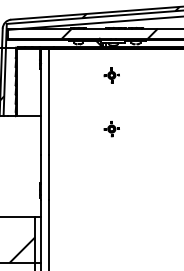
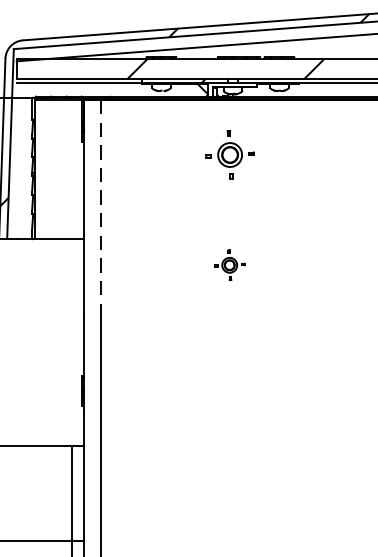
part: (111, 75) -> (229, 155), size x1.6
line: (49, 102) -> (101, 210), solid -> dashed
hatch: (22, 250) -> (46, 514), removed

